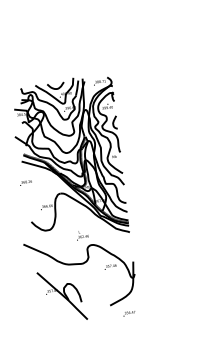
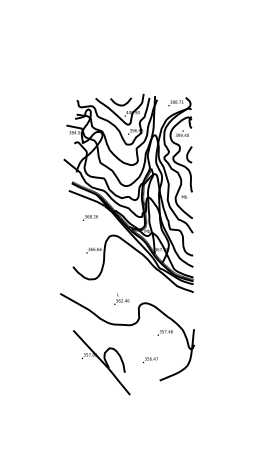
text: (25, 182) -> (90, 217), moved
text: (82, 234) -> (121, 298), moved
text: (128, 314) -> (149, 360), moved

